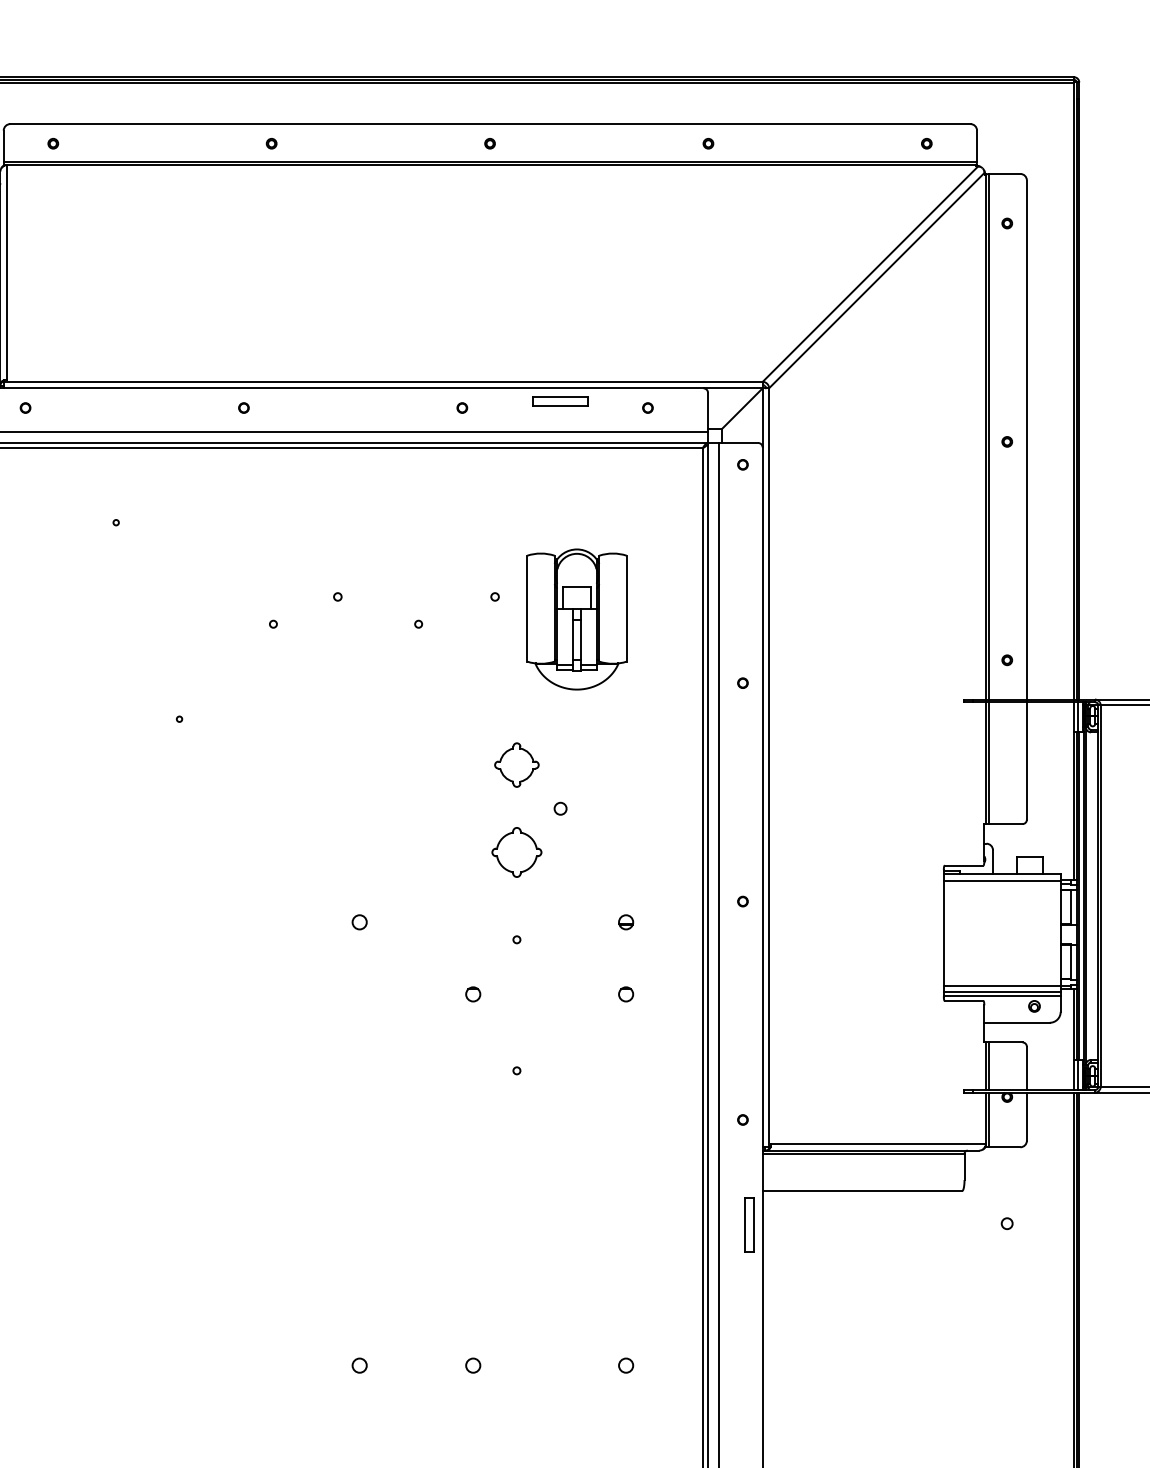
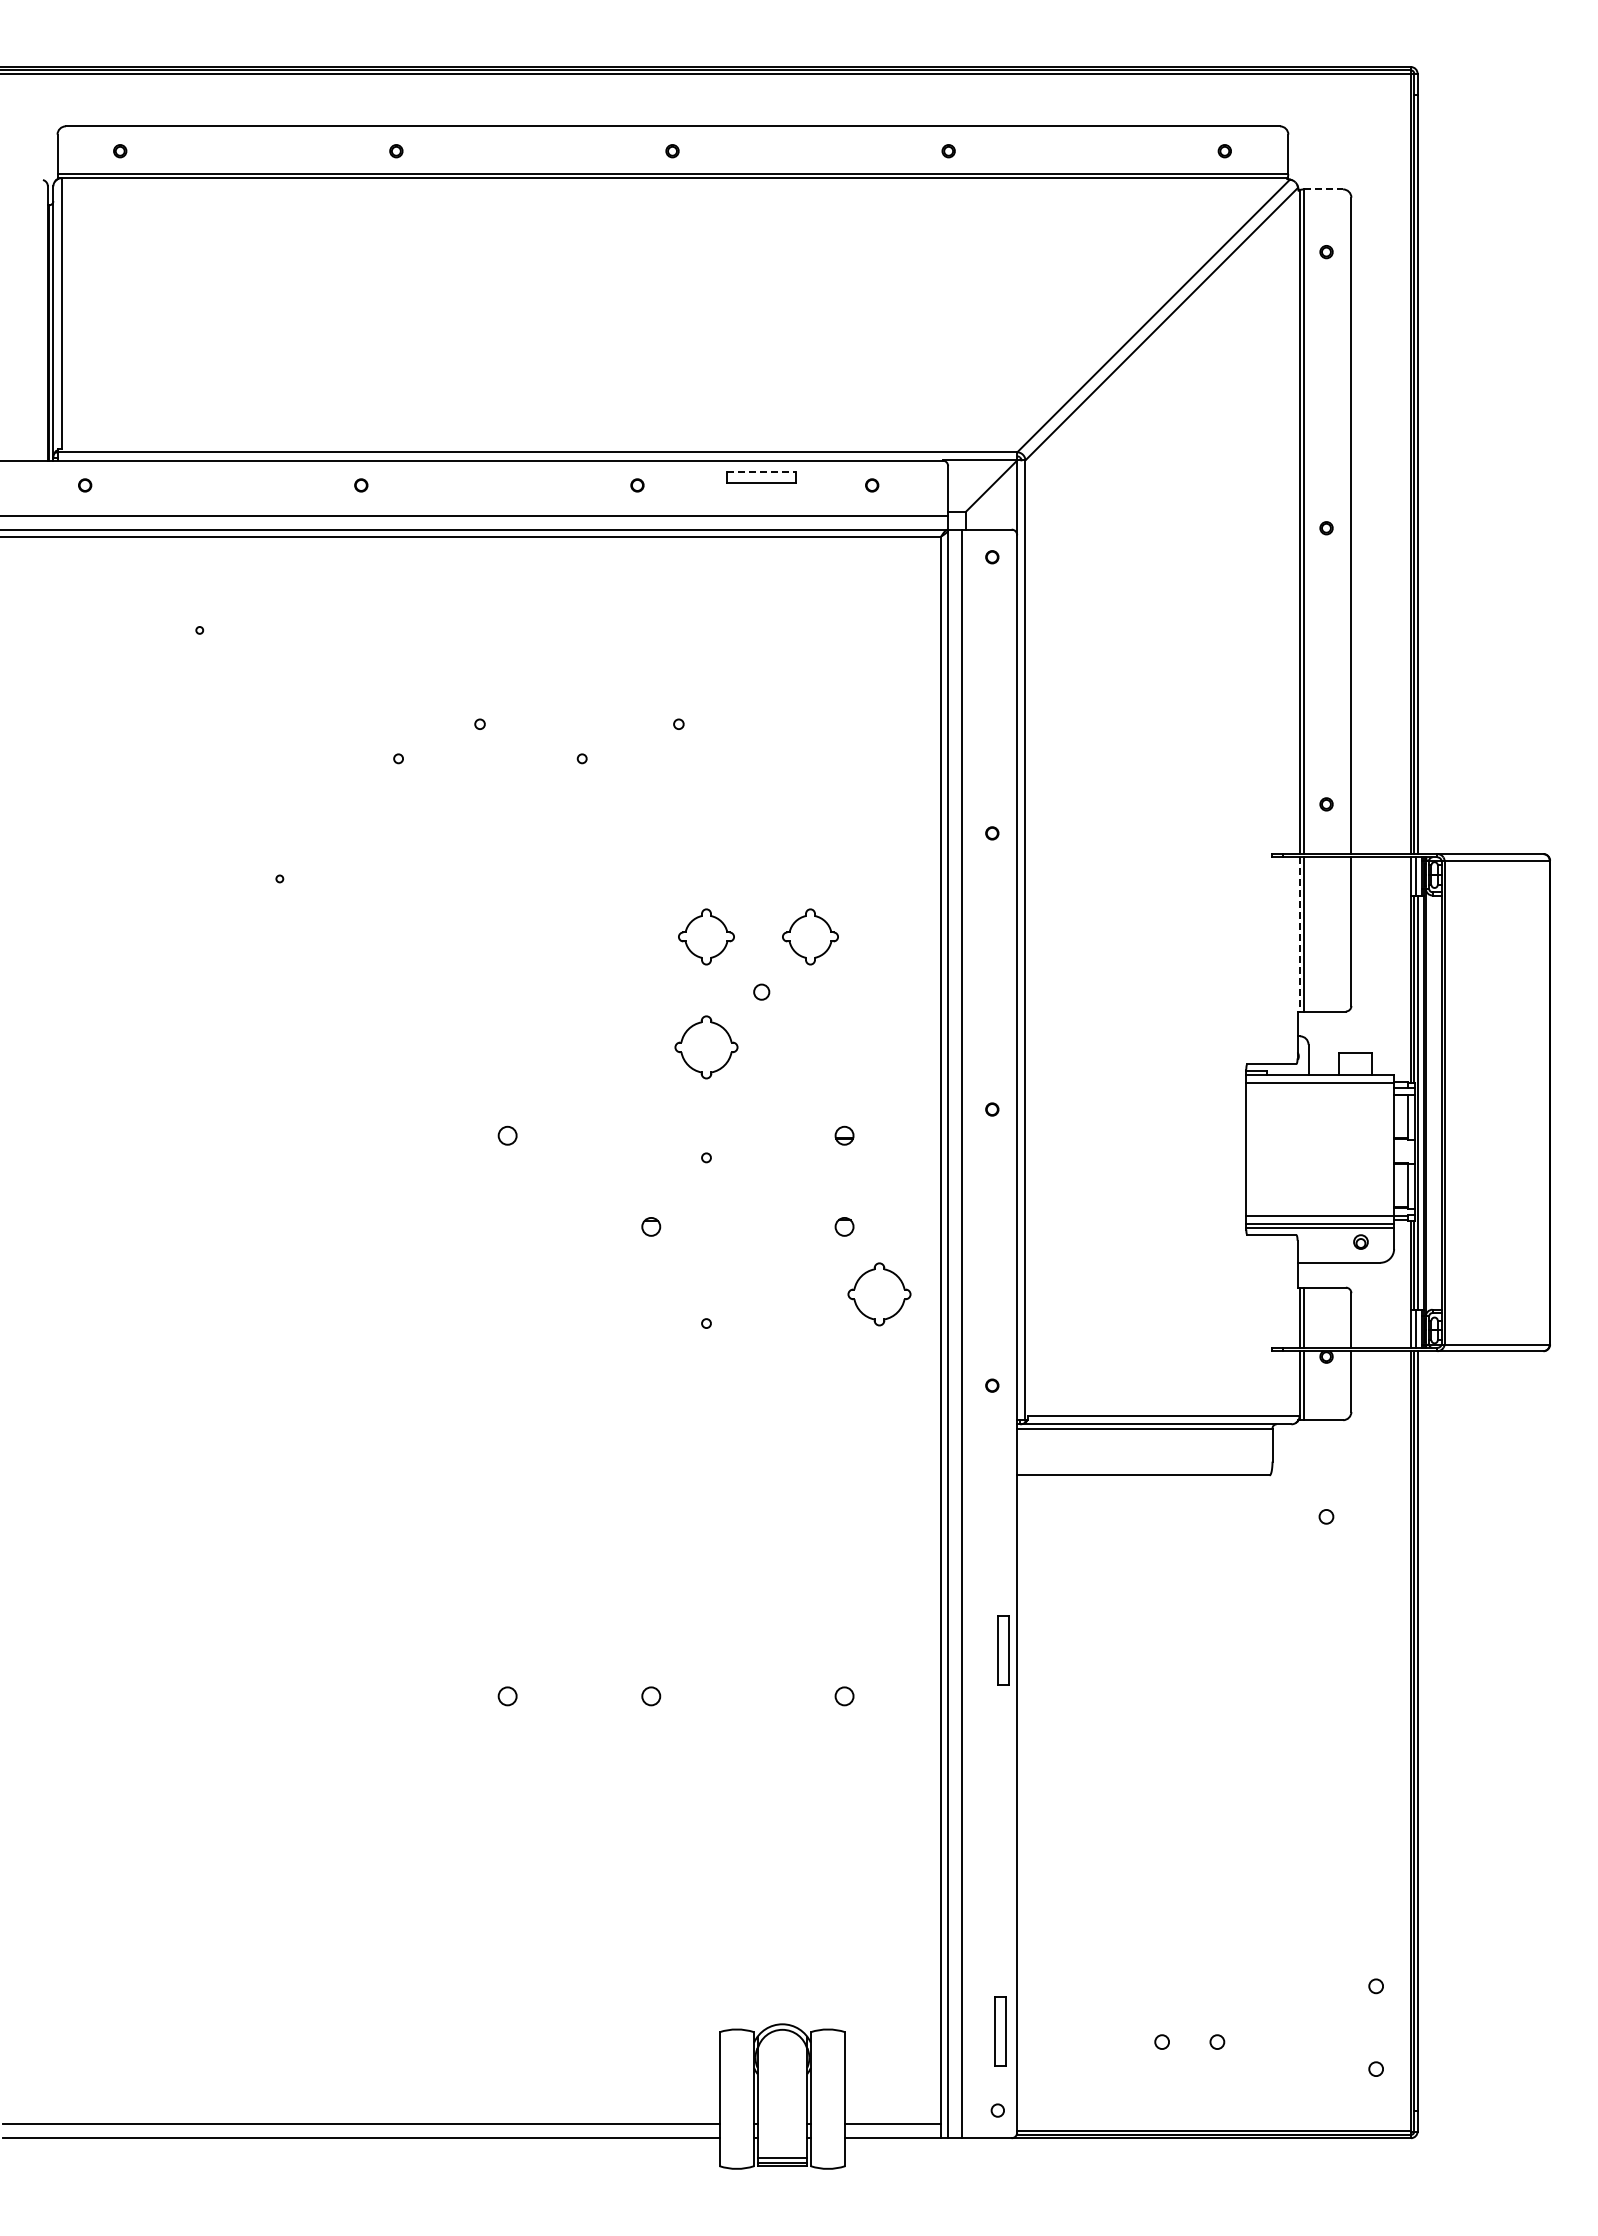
line: (1004, 174) -> (1323, 189), solid -> dashed
line: (560, 397) -> (761, 471), solid -> dashed
part: (577, 619) -> (782, 752), removed
line: (985, 763) -> (1299, 934), solid -> dashed
part: (599, 764) -> (810, 936), added
part: (653, 1047) -> (879, 1294), added
part: (749, 1224) -> (1003, 1650), moved

